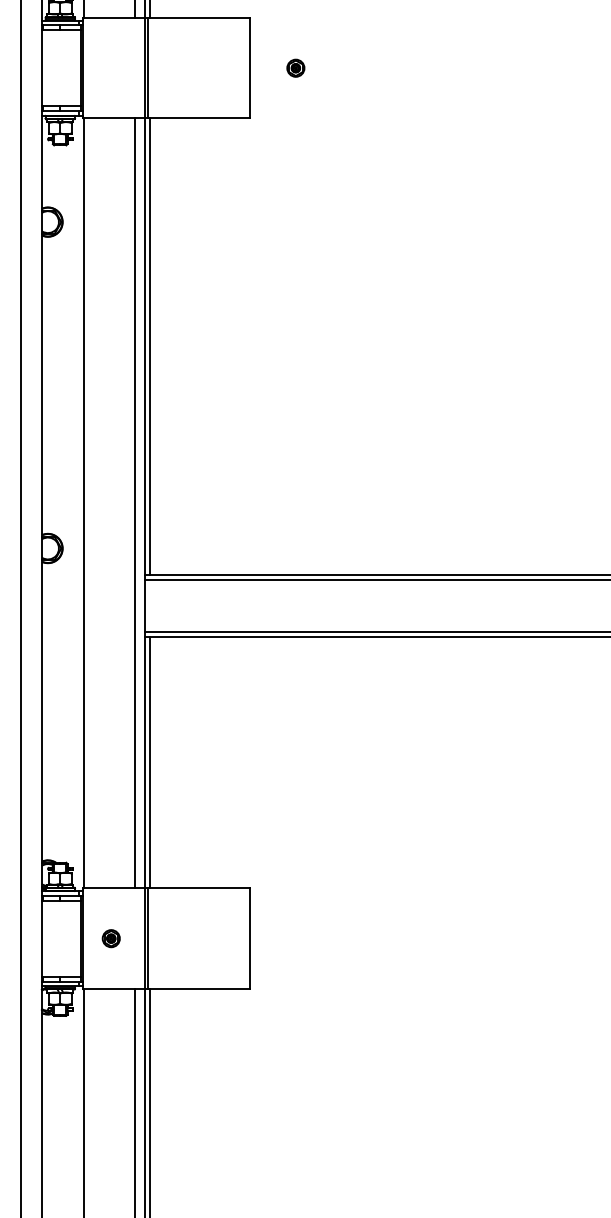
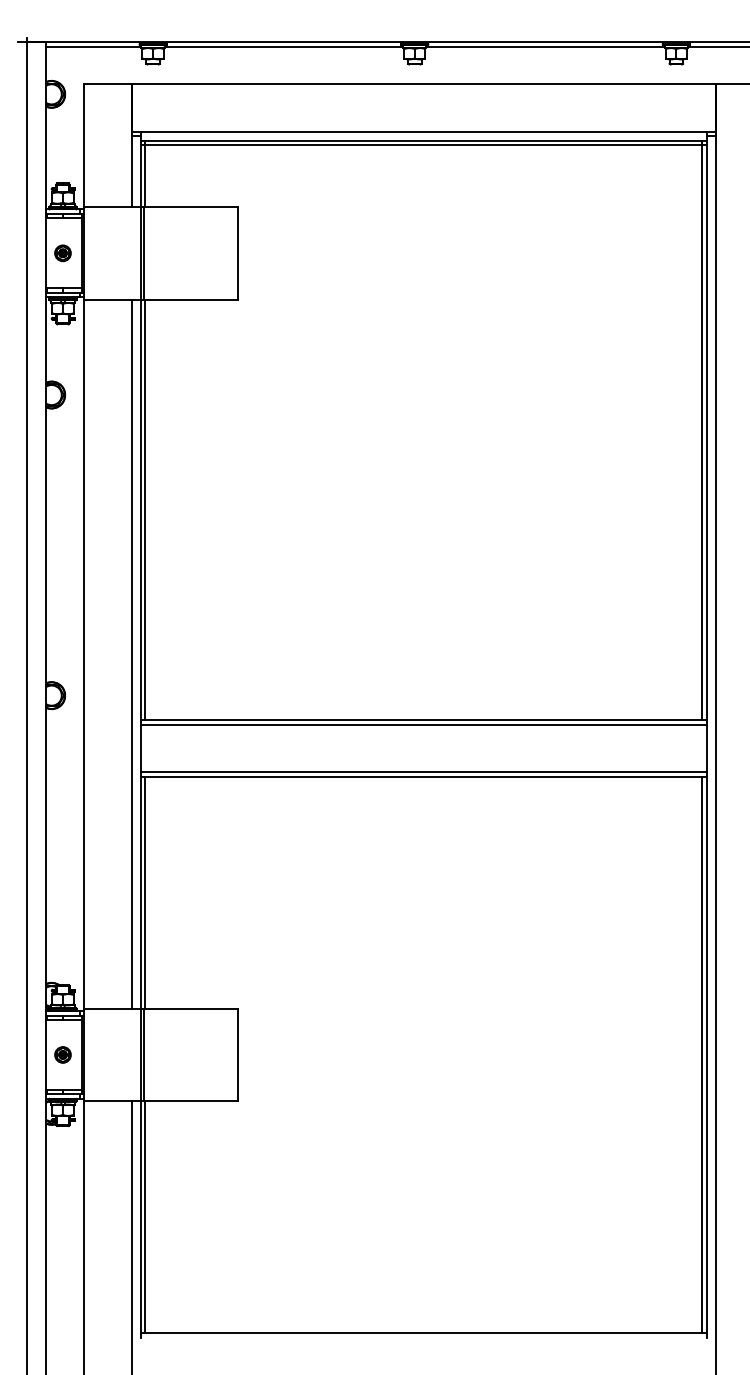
part: (295, 68) -> (62, 253), moved
part: (110, 938) -> (62, 1054), moved

